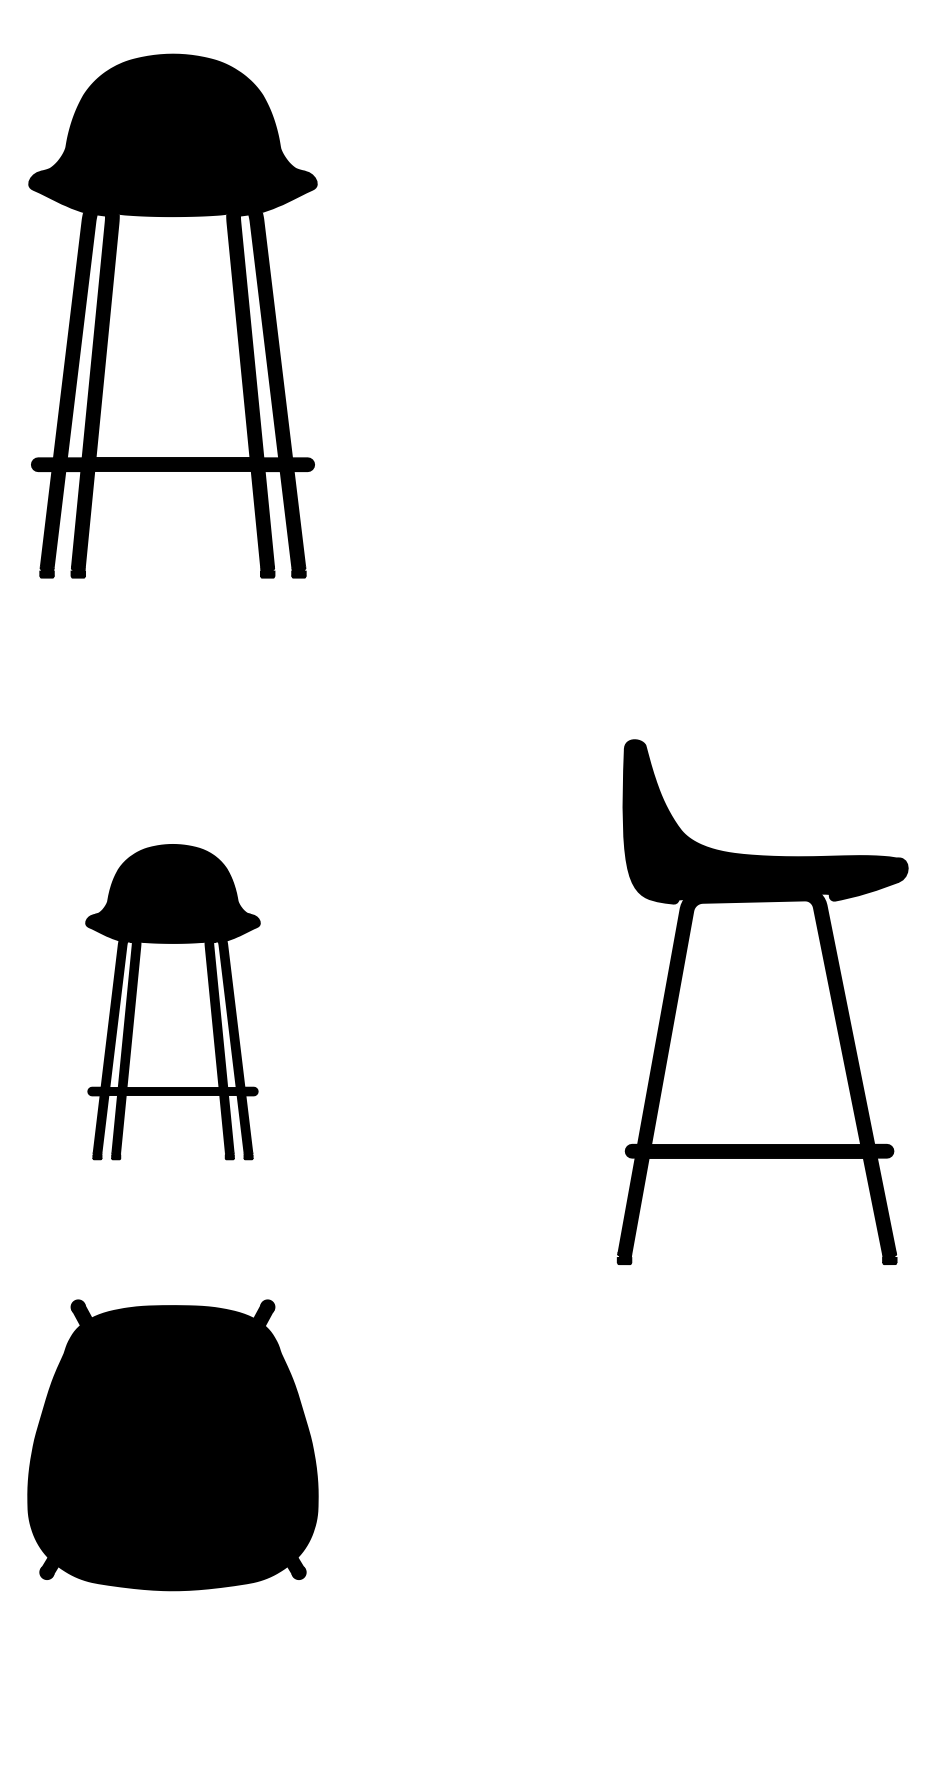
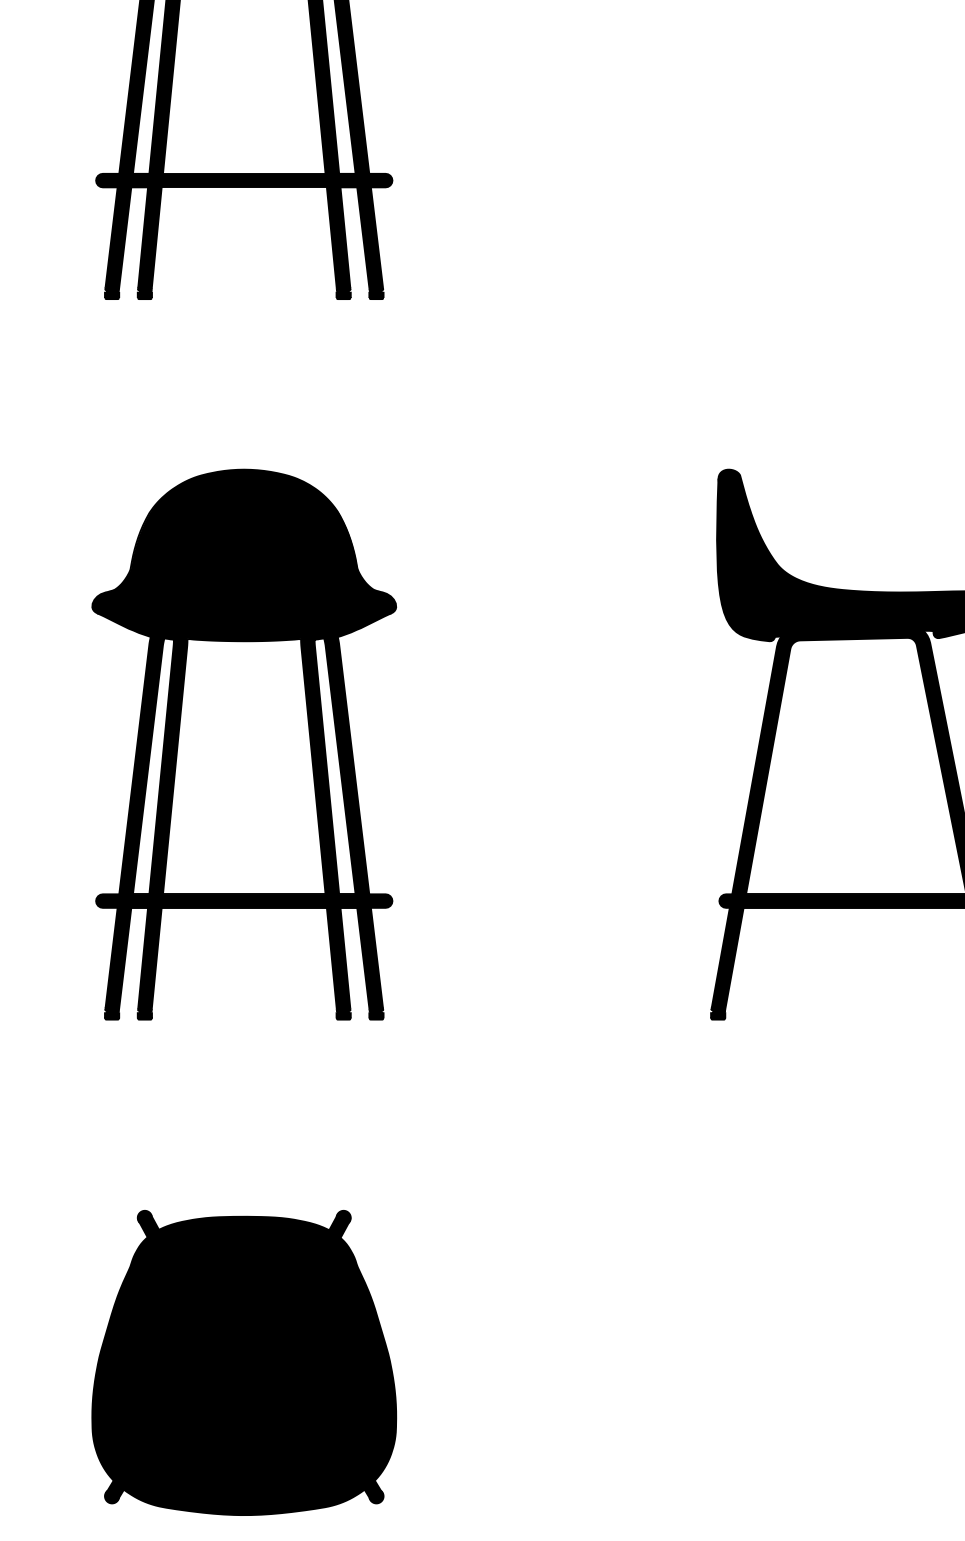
part: (172, 1001) -> (243, 743), size x1.67
part: (172, 1445) -> (243, 1363), moved

